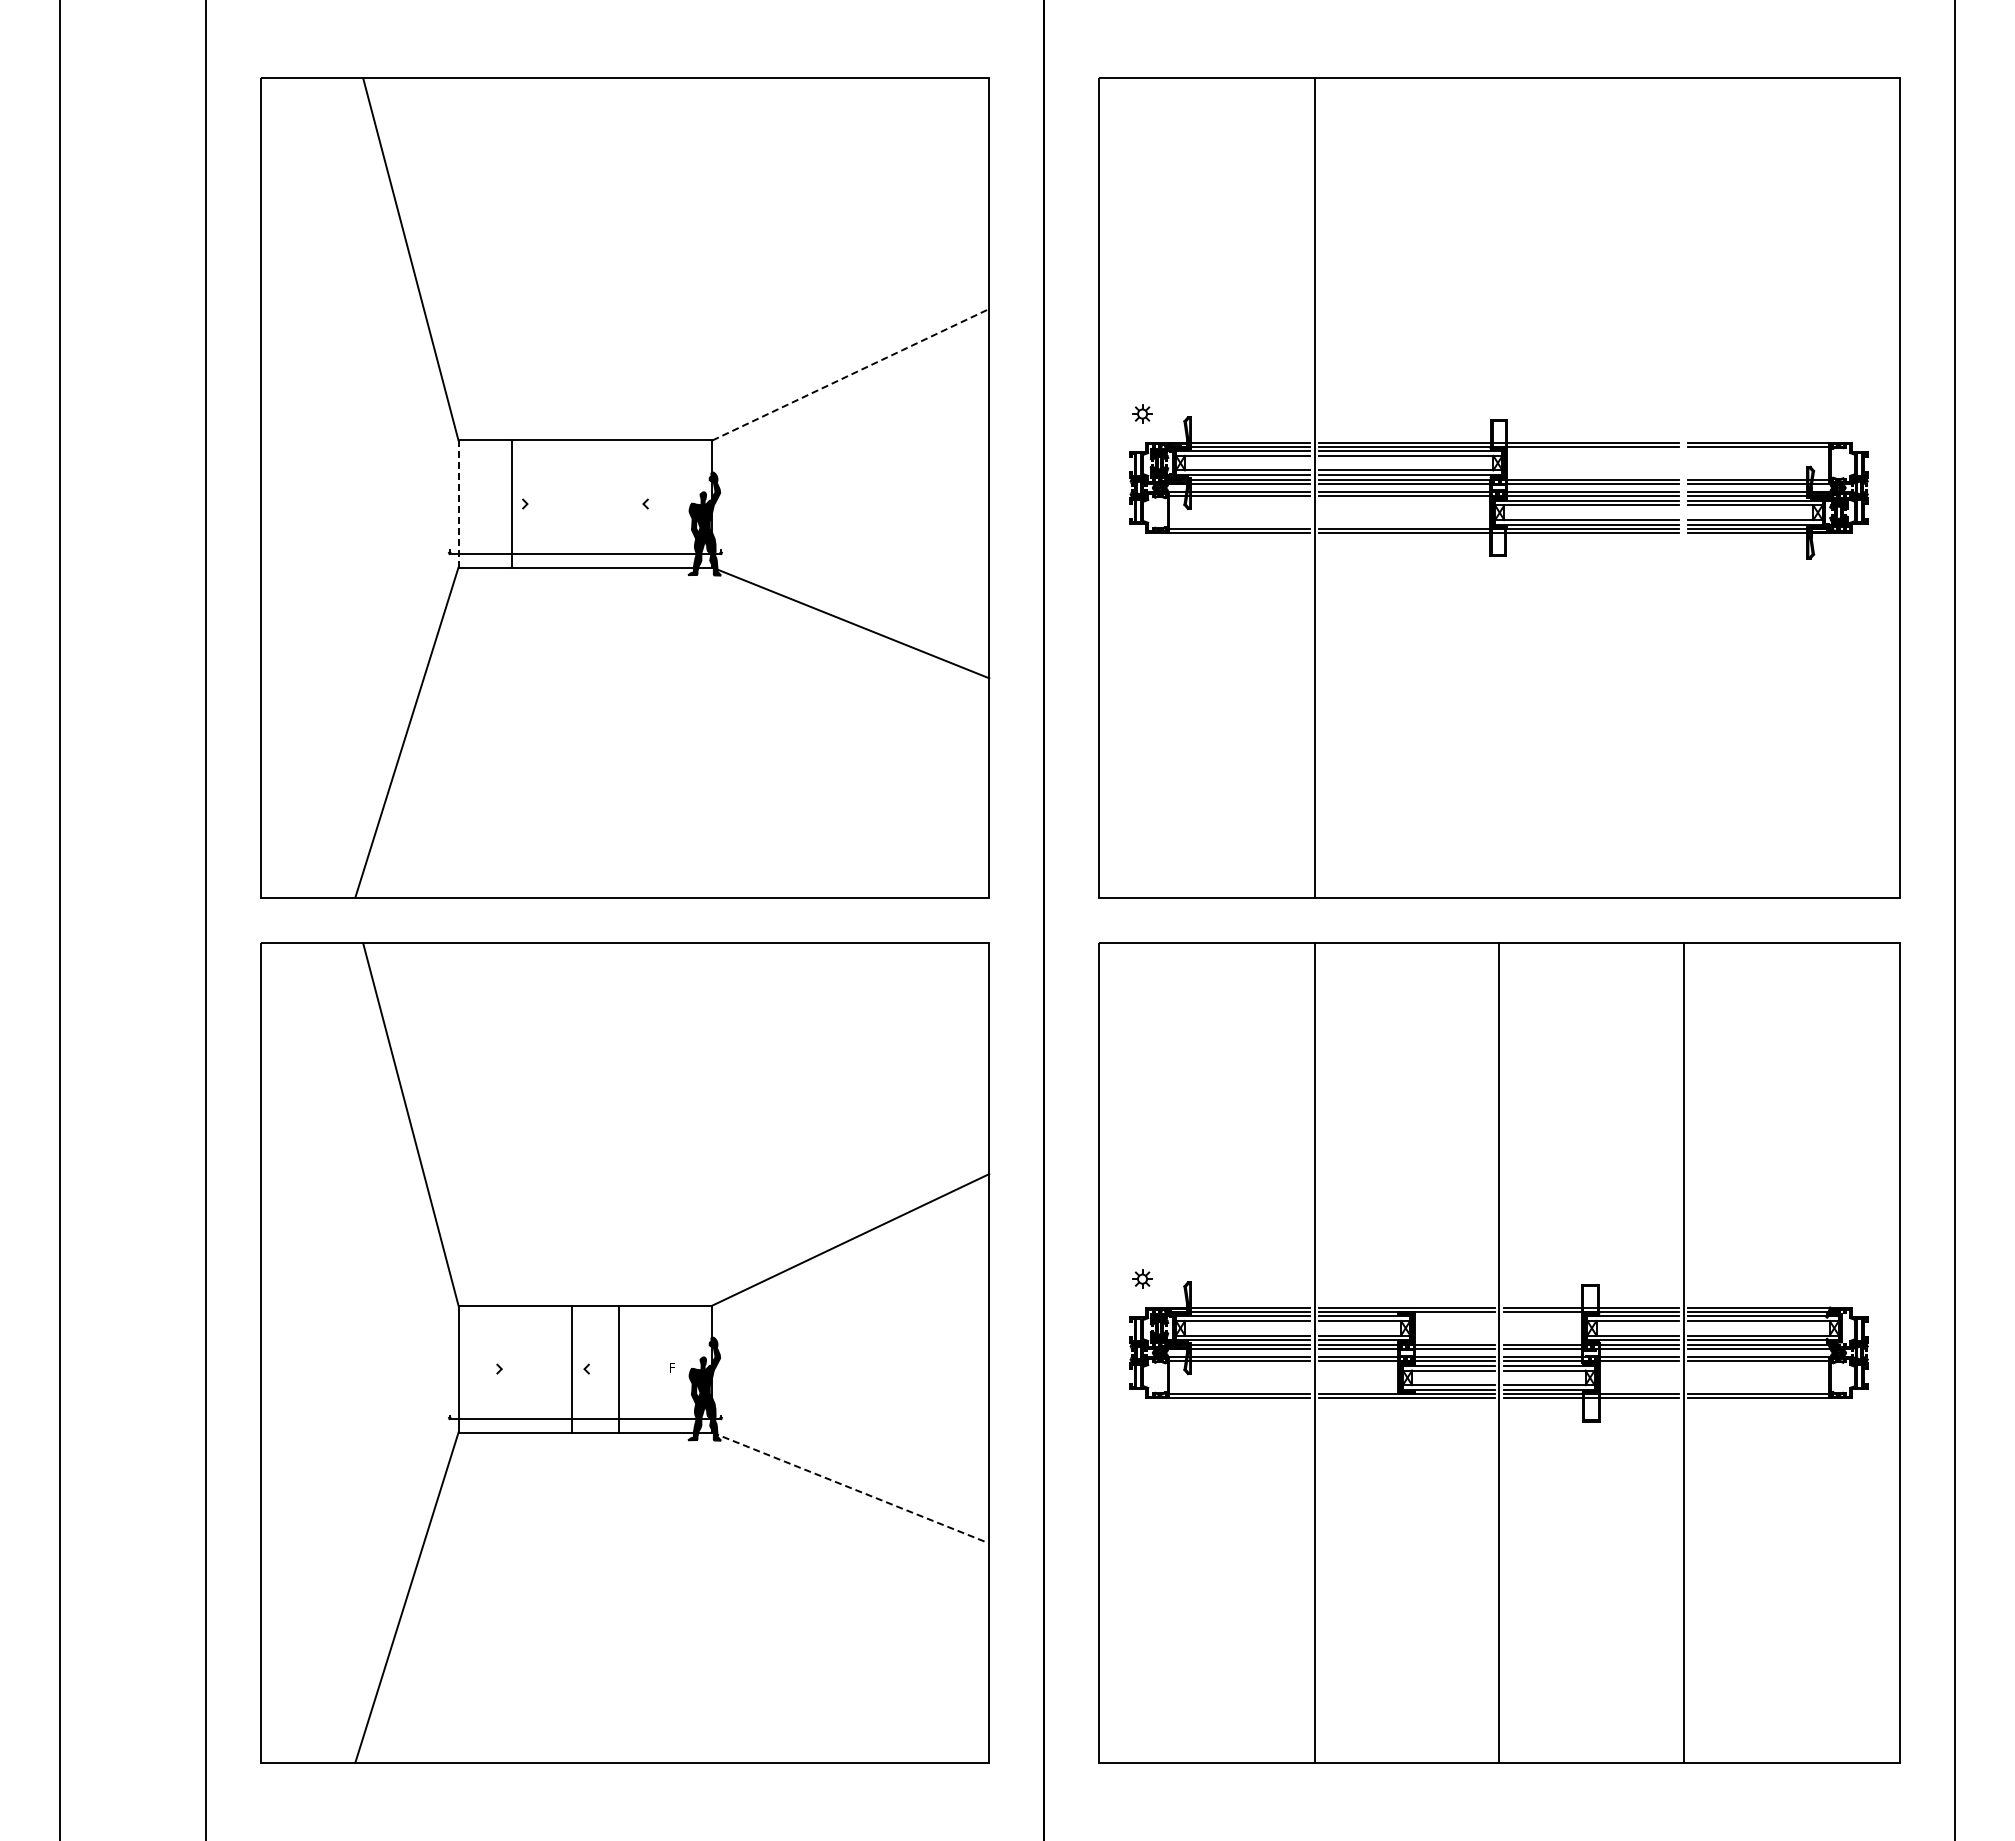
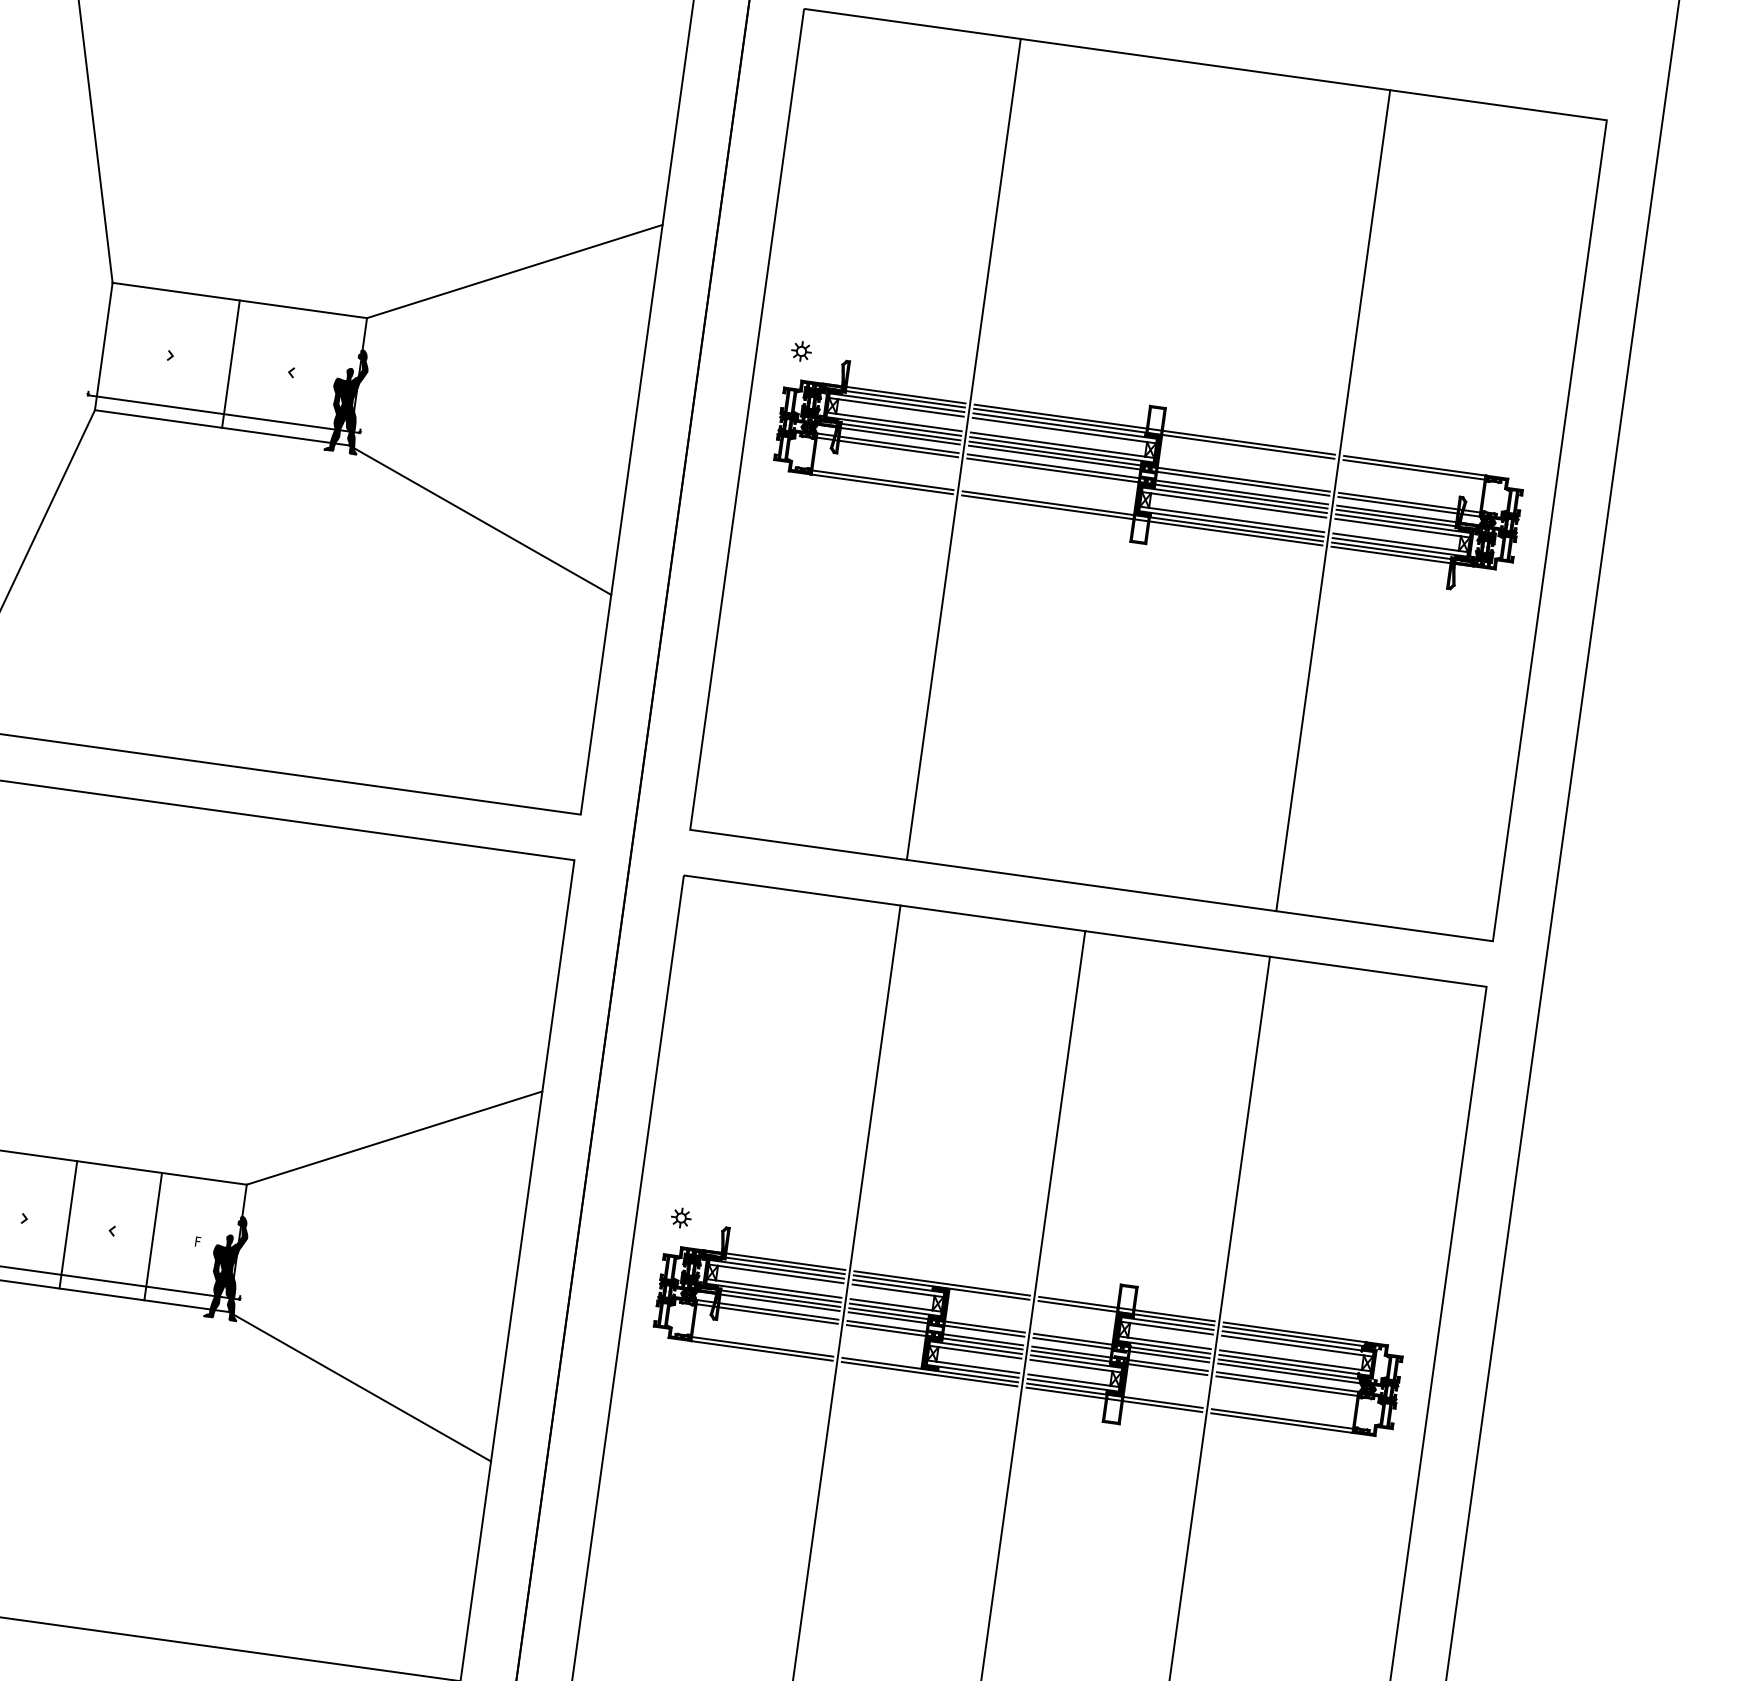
line: (851, 374) -> (515, 271), dashed -> solid
line: (1683, 487) -> (1333, 500), added
line: (512, 503) -> (231, 363), moved
line: (458, 504) -> (103, 346), dashed -> solid
line: (571, 1368) -> (152, 1235), moved
line: (619, 1368) -> (68, 1224), moved
line: (851, 1488) -> (360, 1387), dashed -> solid

